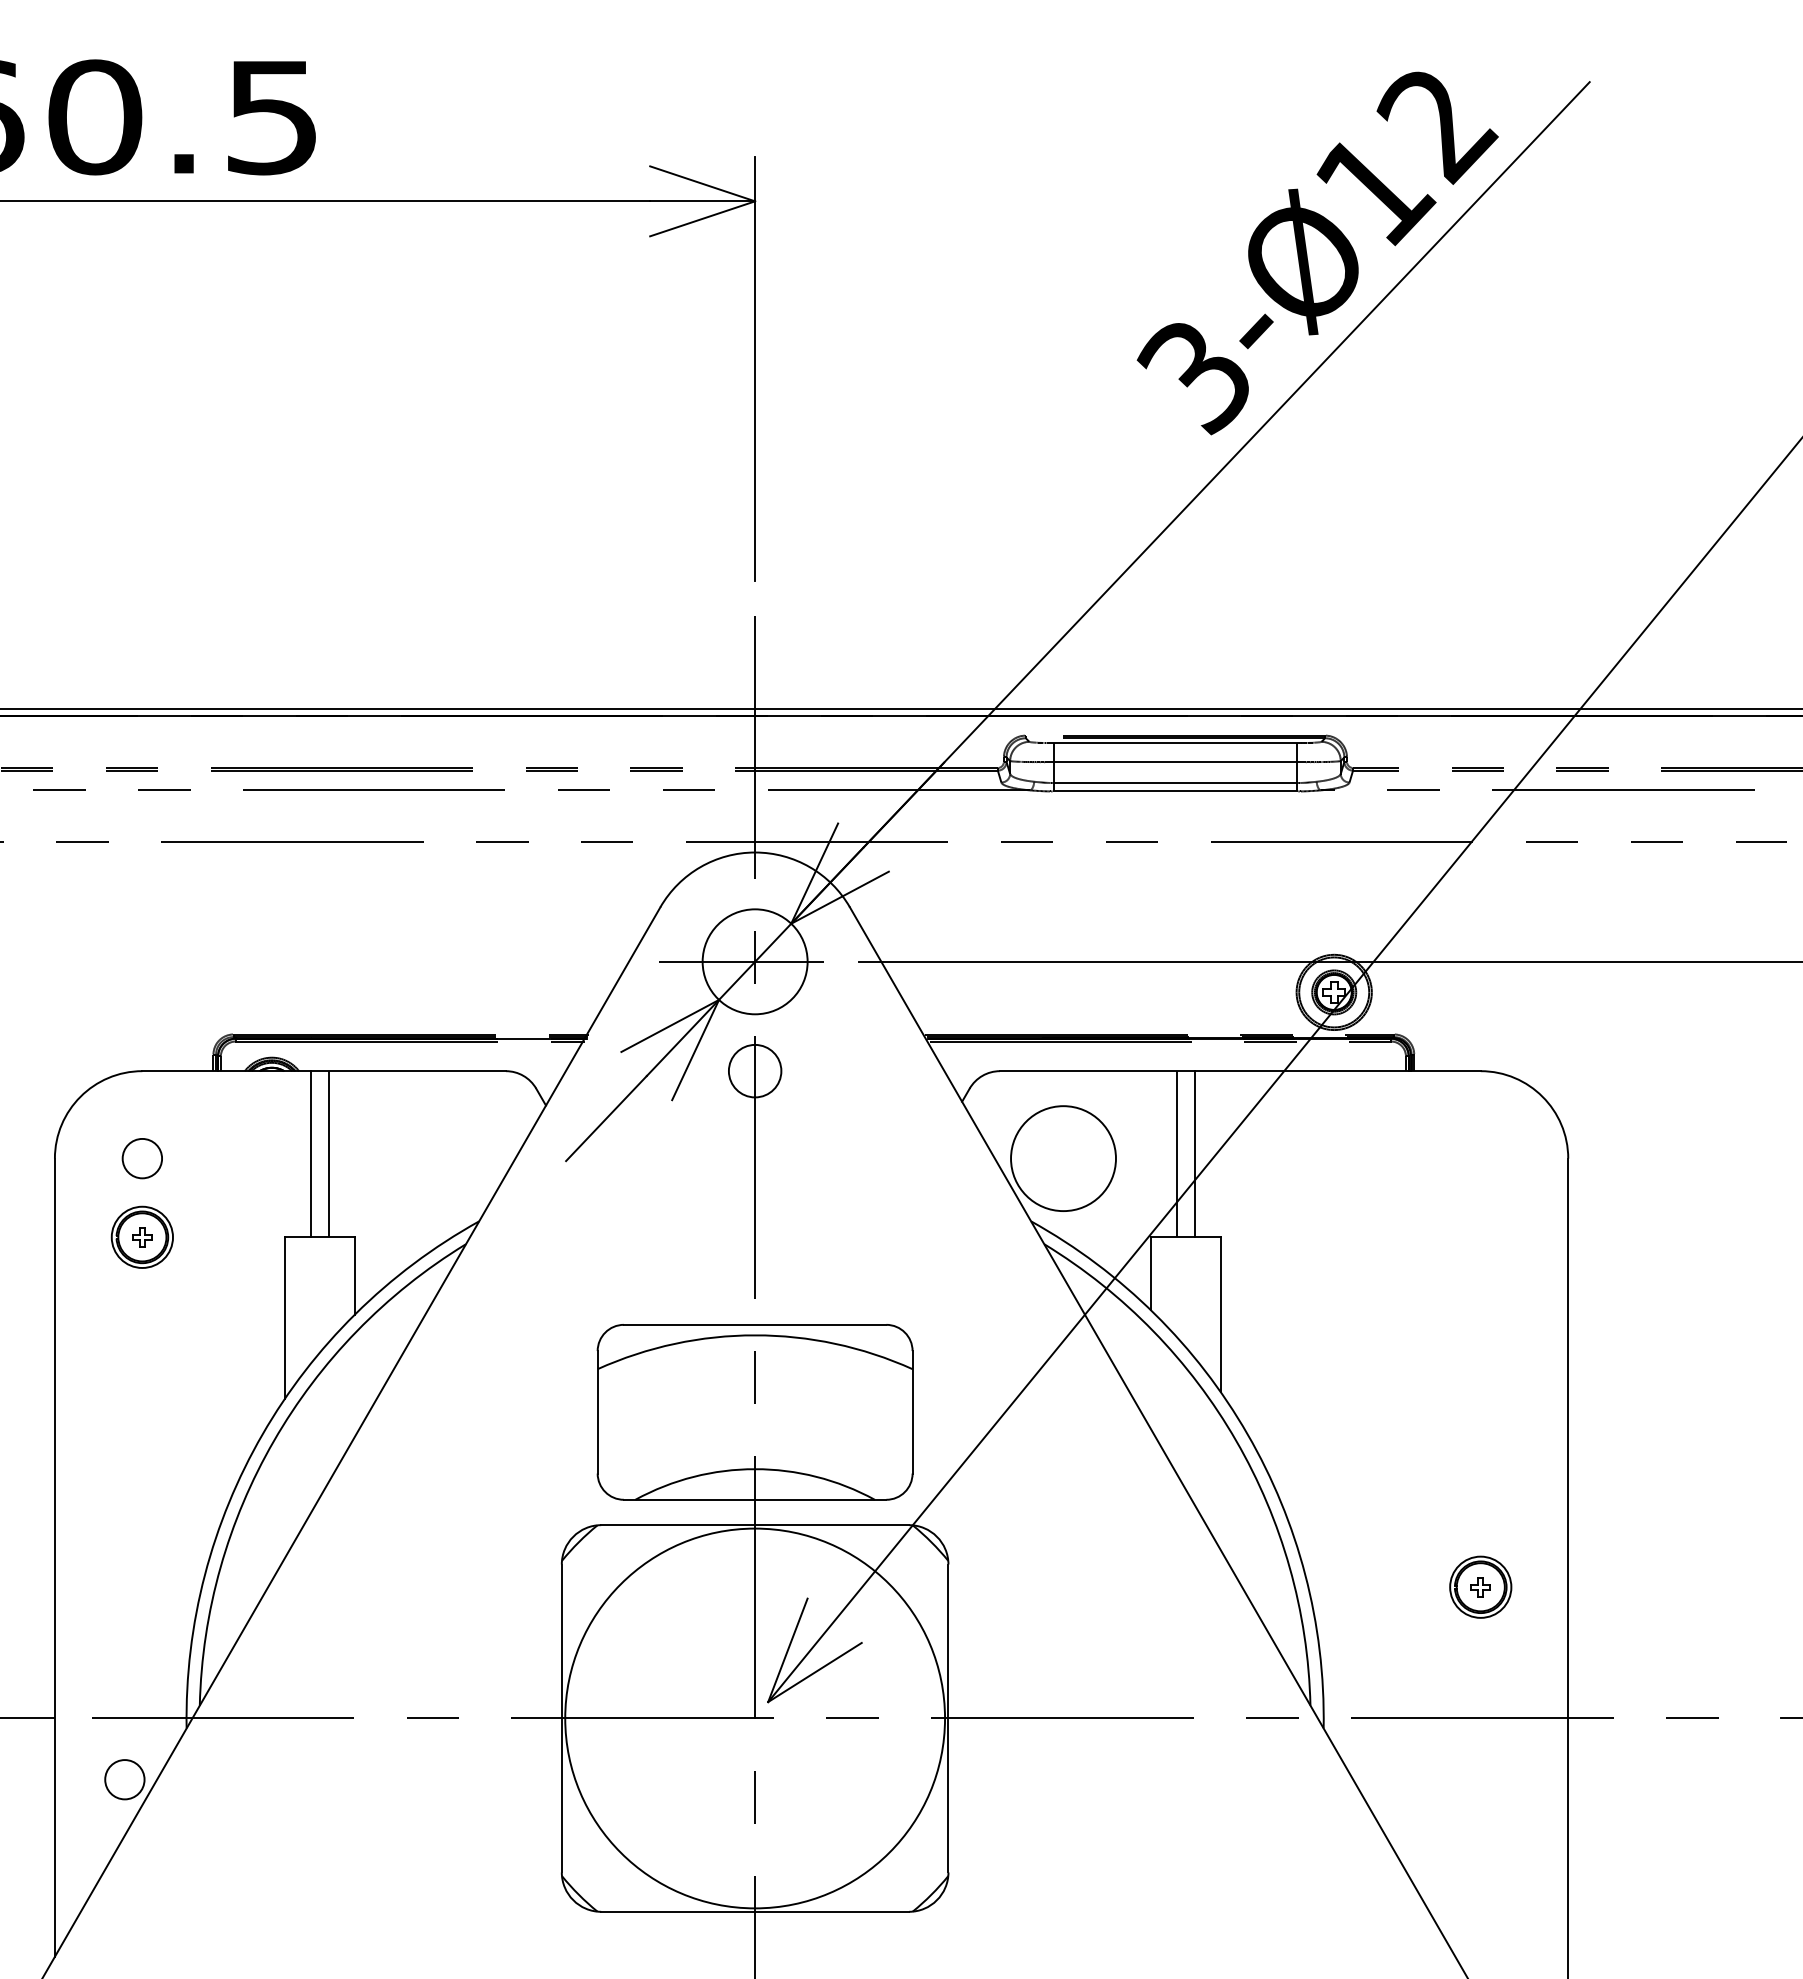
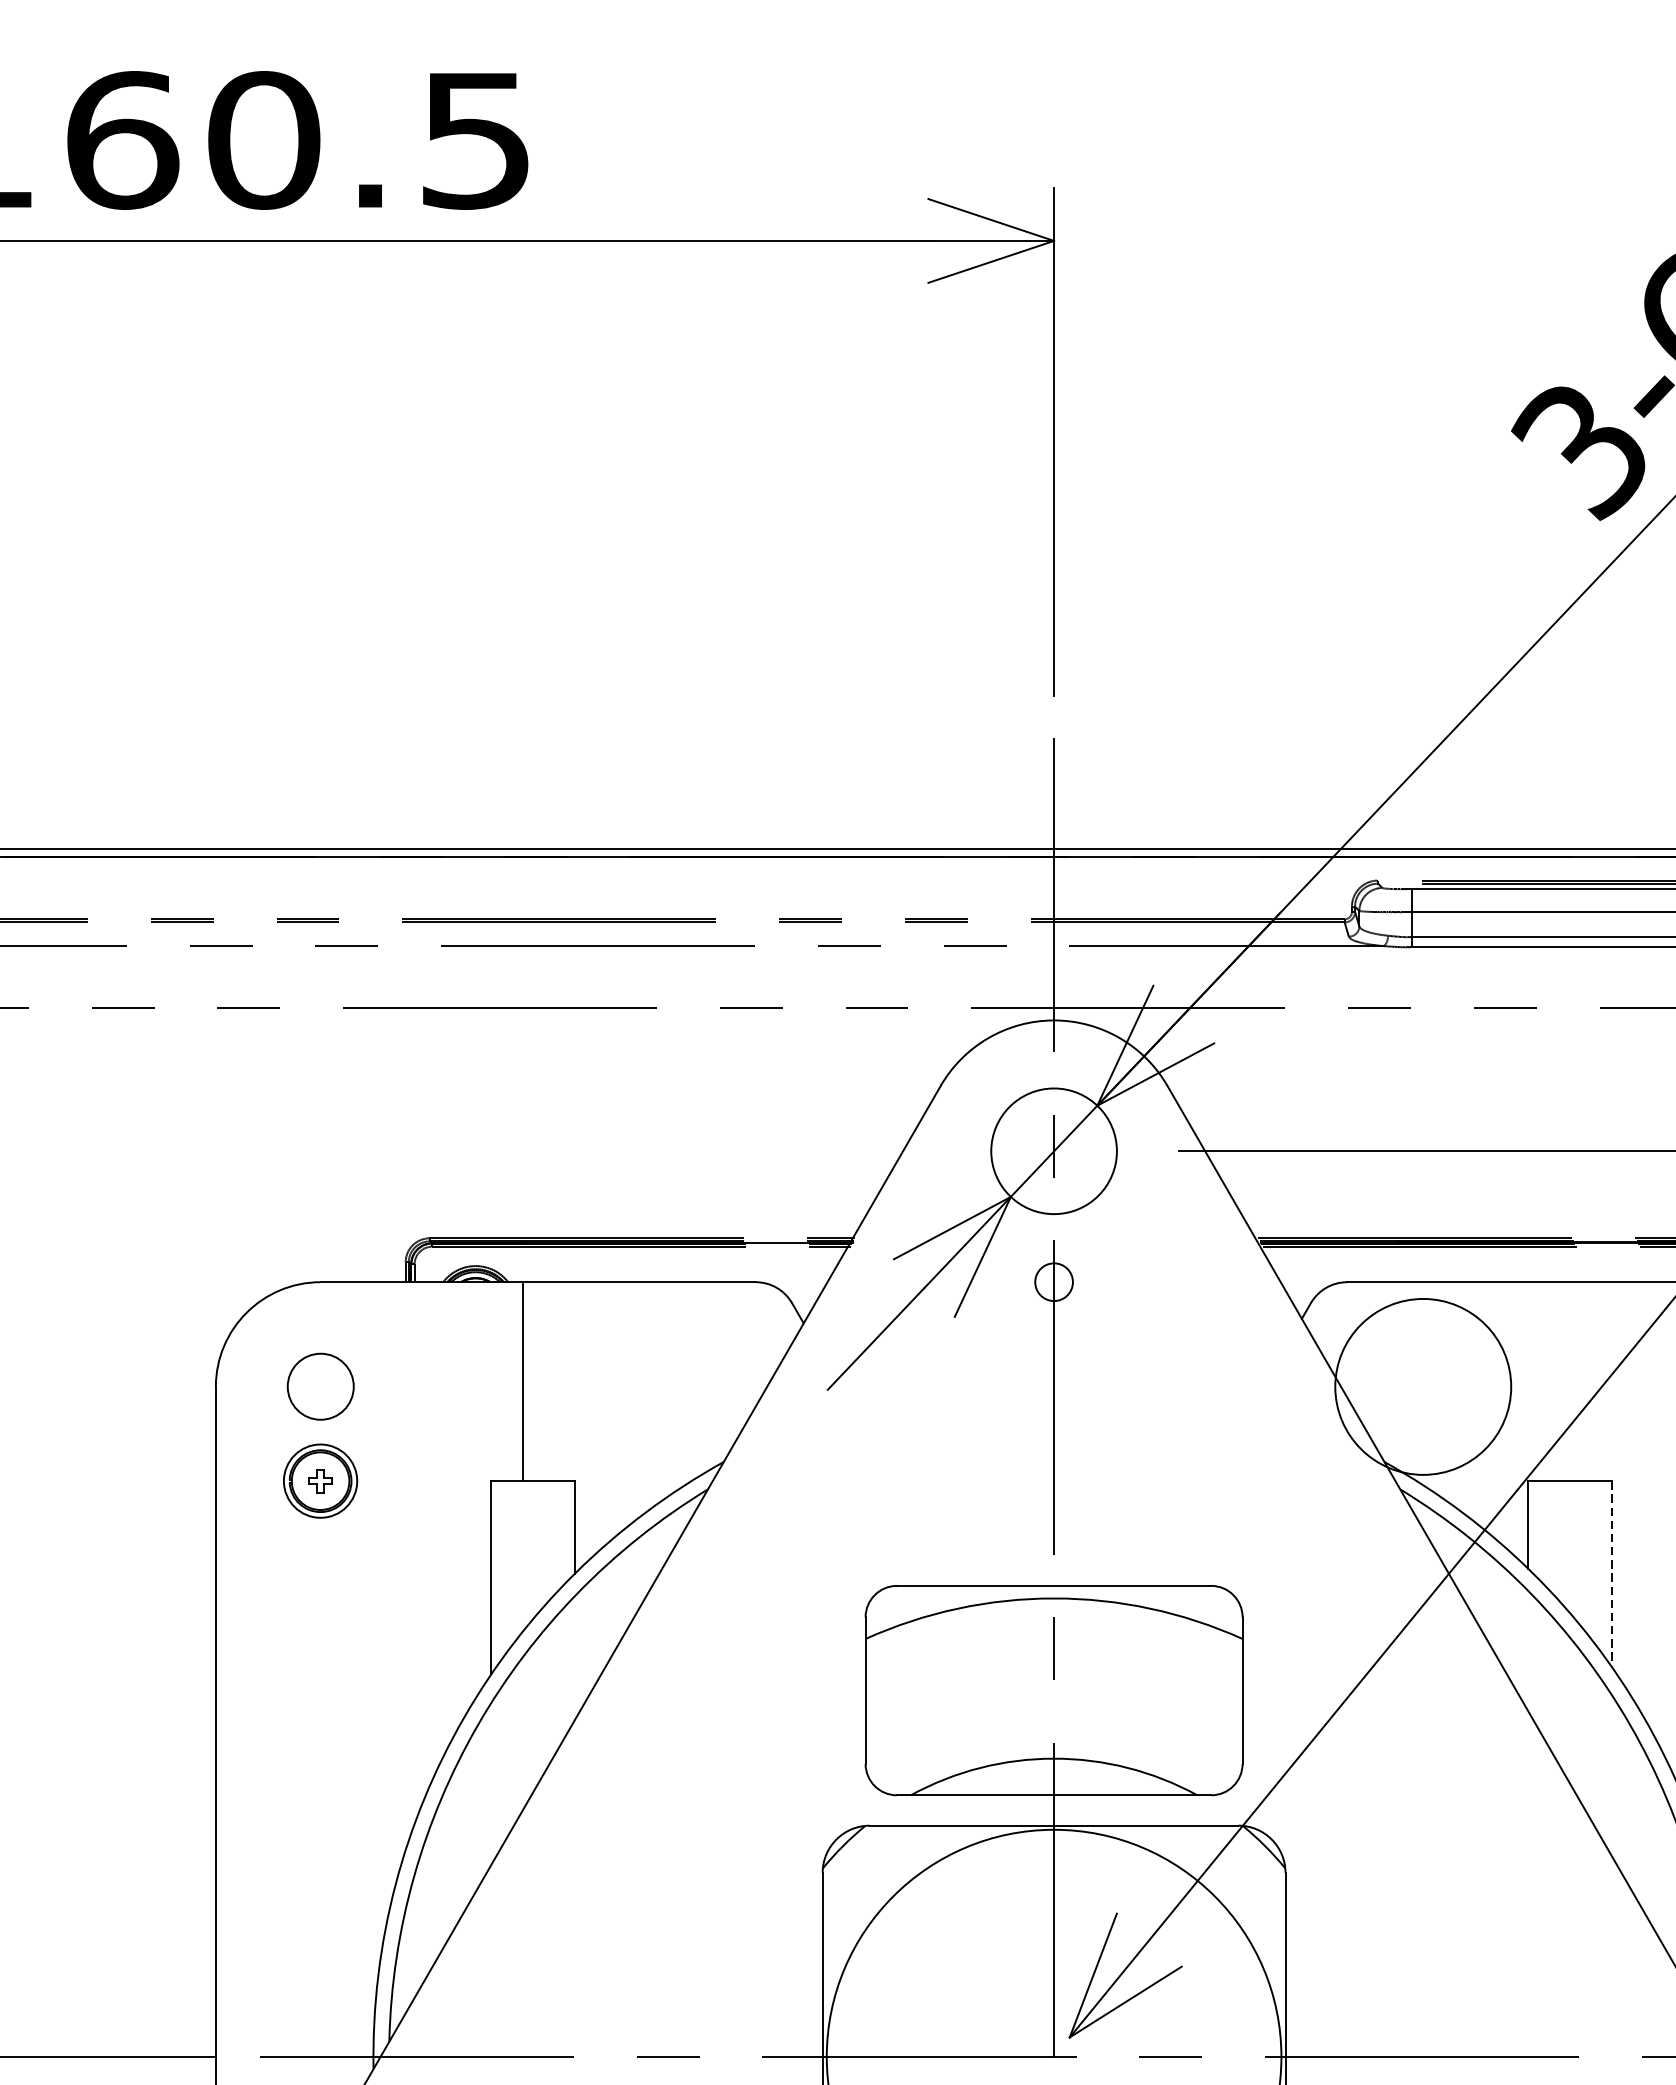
line: (741, 961) -> (1037, 1150), removed
circle: (754, 1070) -> (1053, 1281), size x0.6
line: (328, 1154) -> (543, 1381), removed
line: (1177, 1154) -> (1559, 1381), removed
line: (1194, 1154) -> (1580, 1381), removed
circle: (141, 1158) -> (319, 1386), size x1.4
circle: (1063, 1158) -> (1423, 1386), size x1.4
line: (1220, 1314) -> (1611, 1573), solid -> dashed

